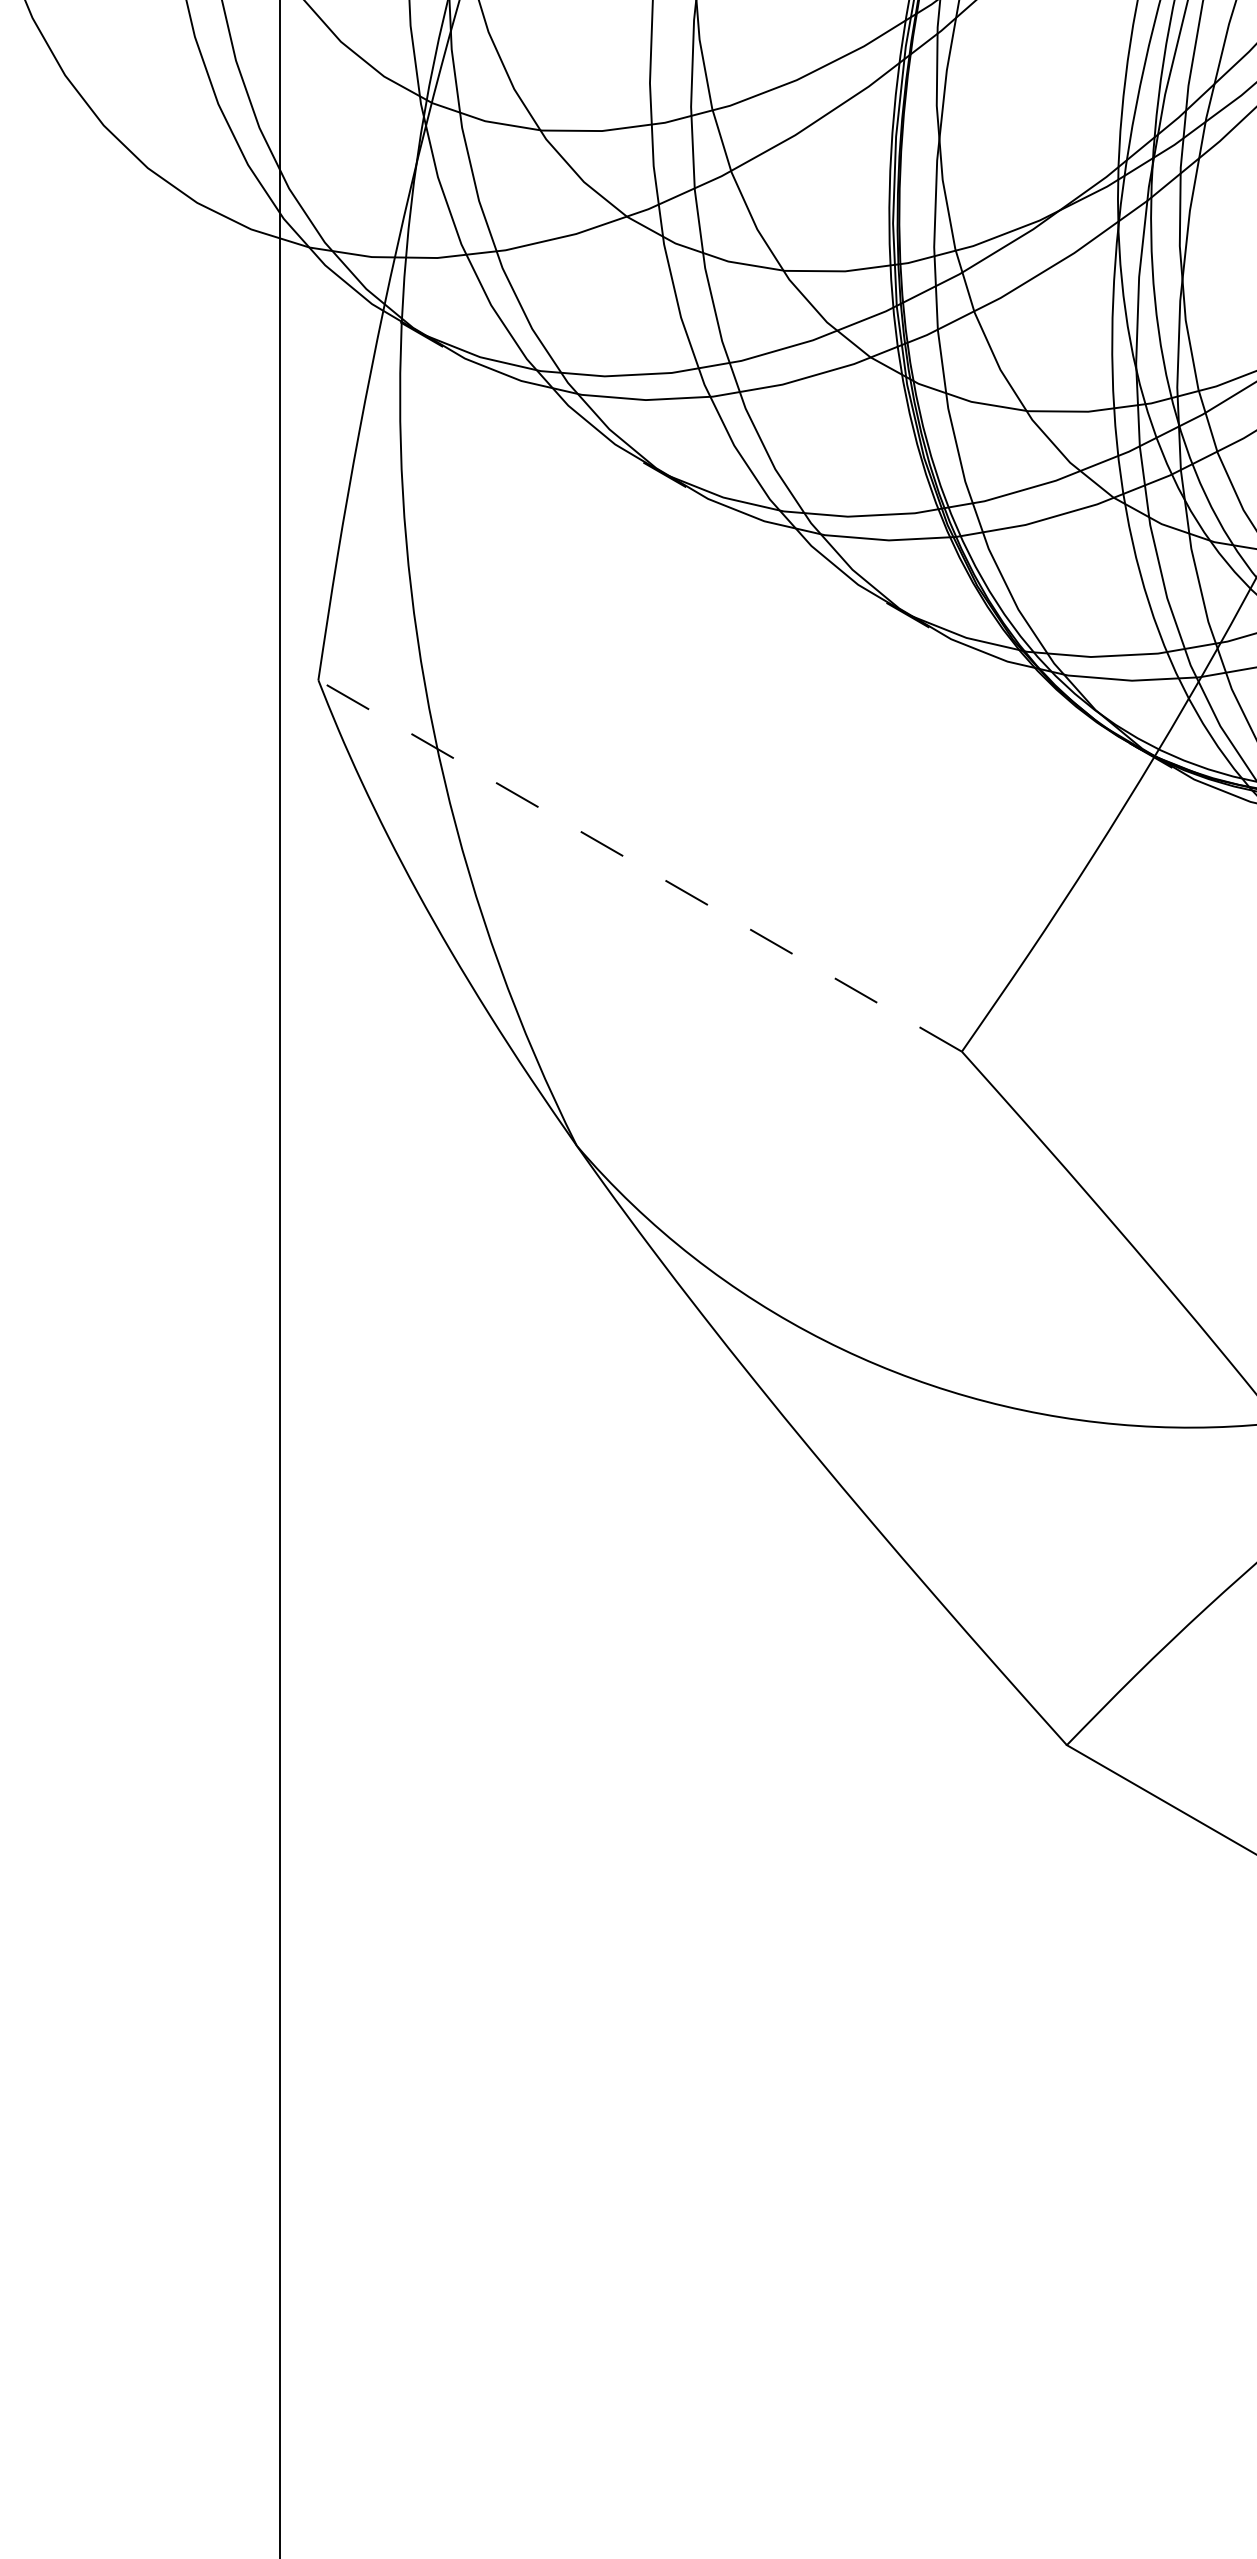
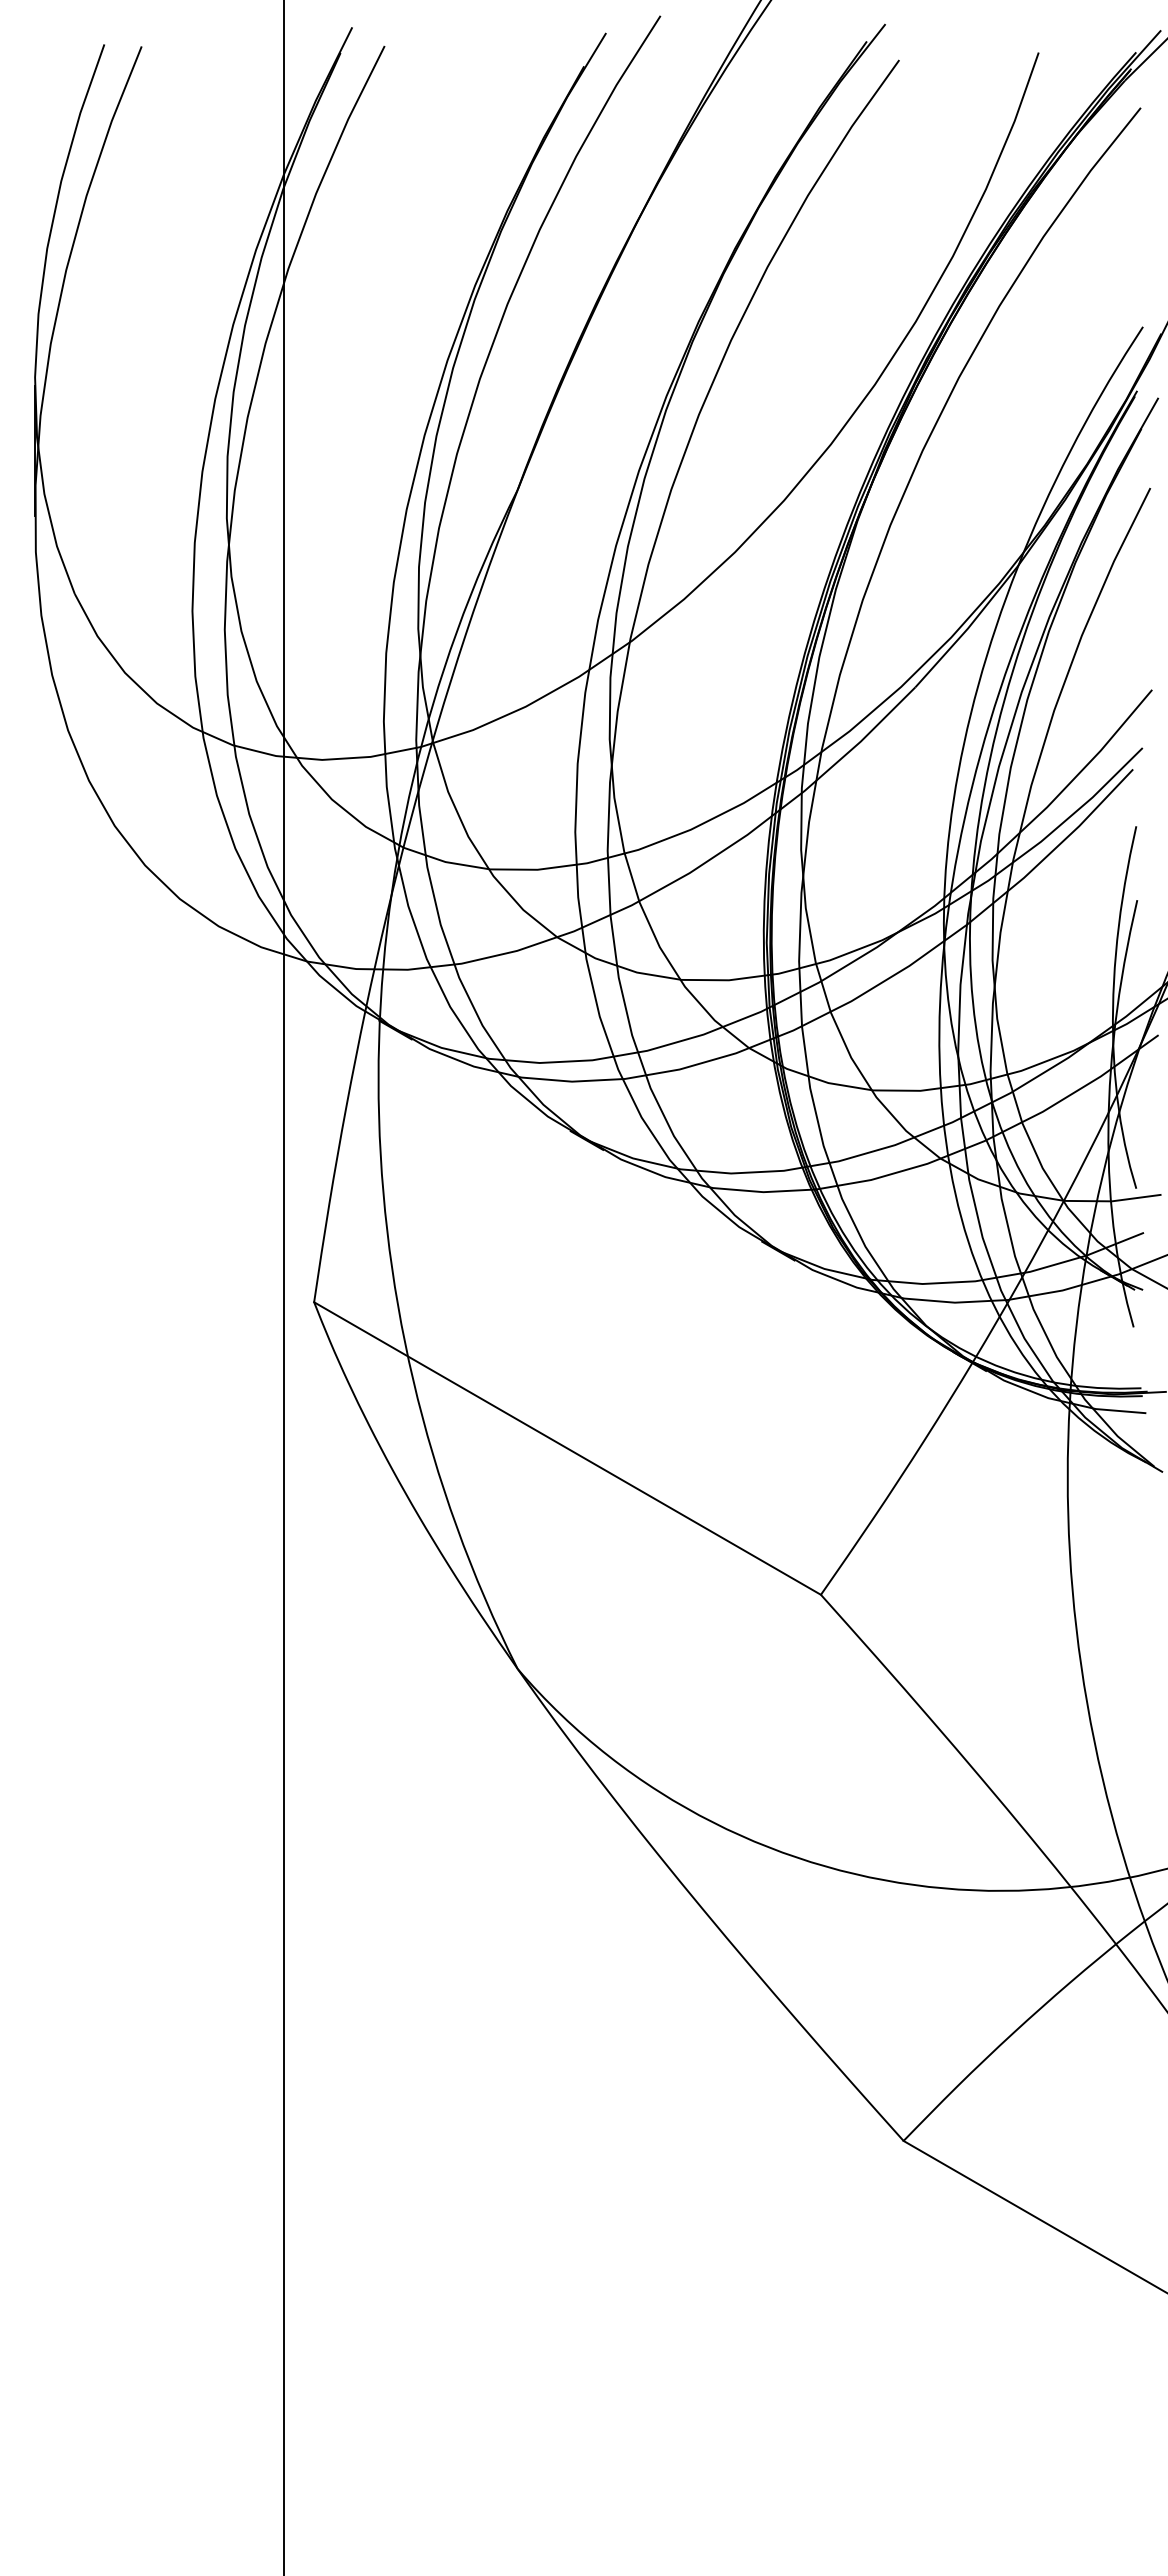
line: (640, 865) -> (567, 1448), dashed -> solid

